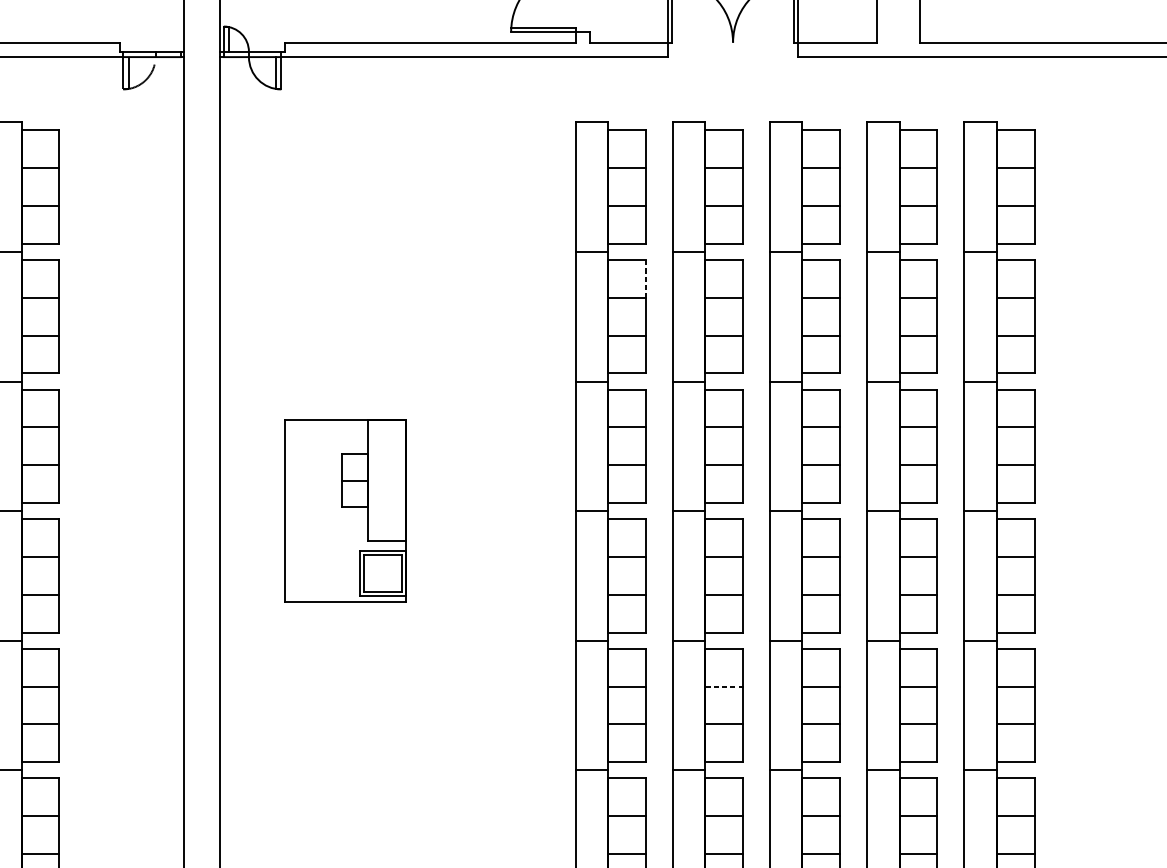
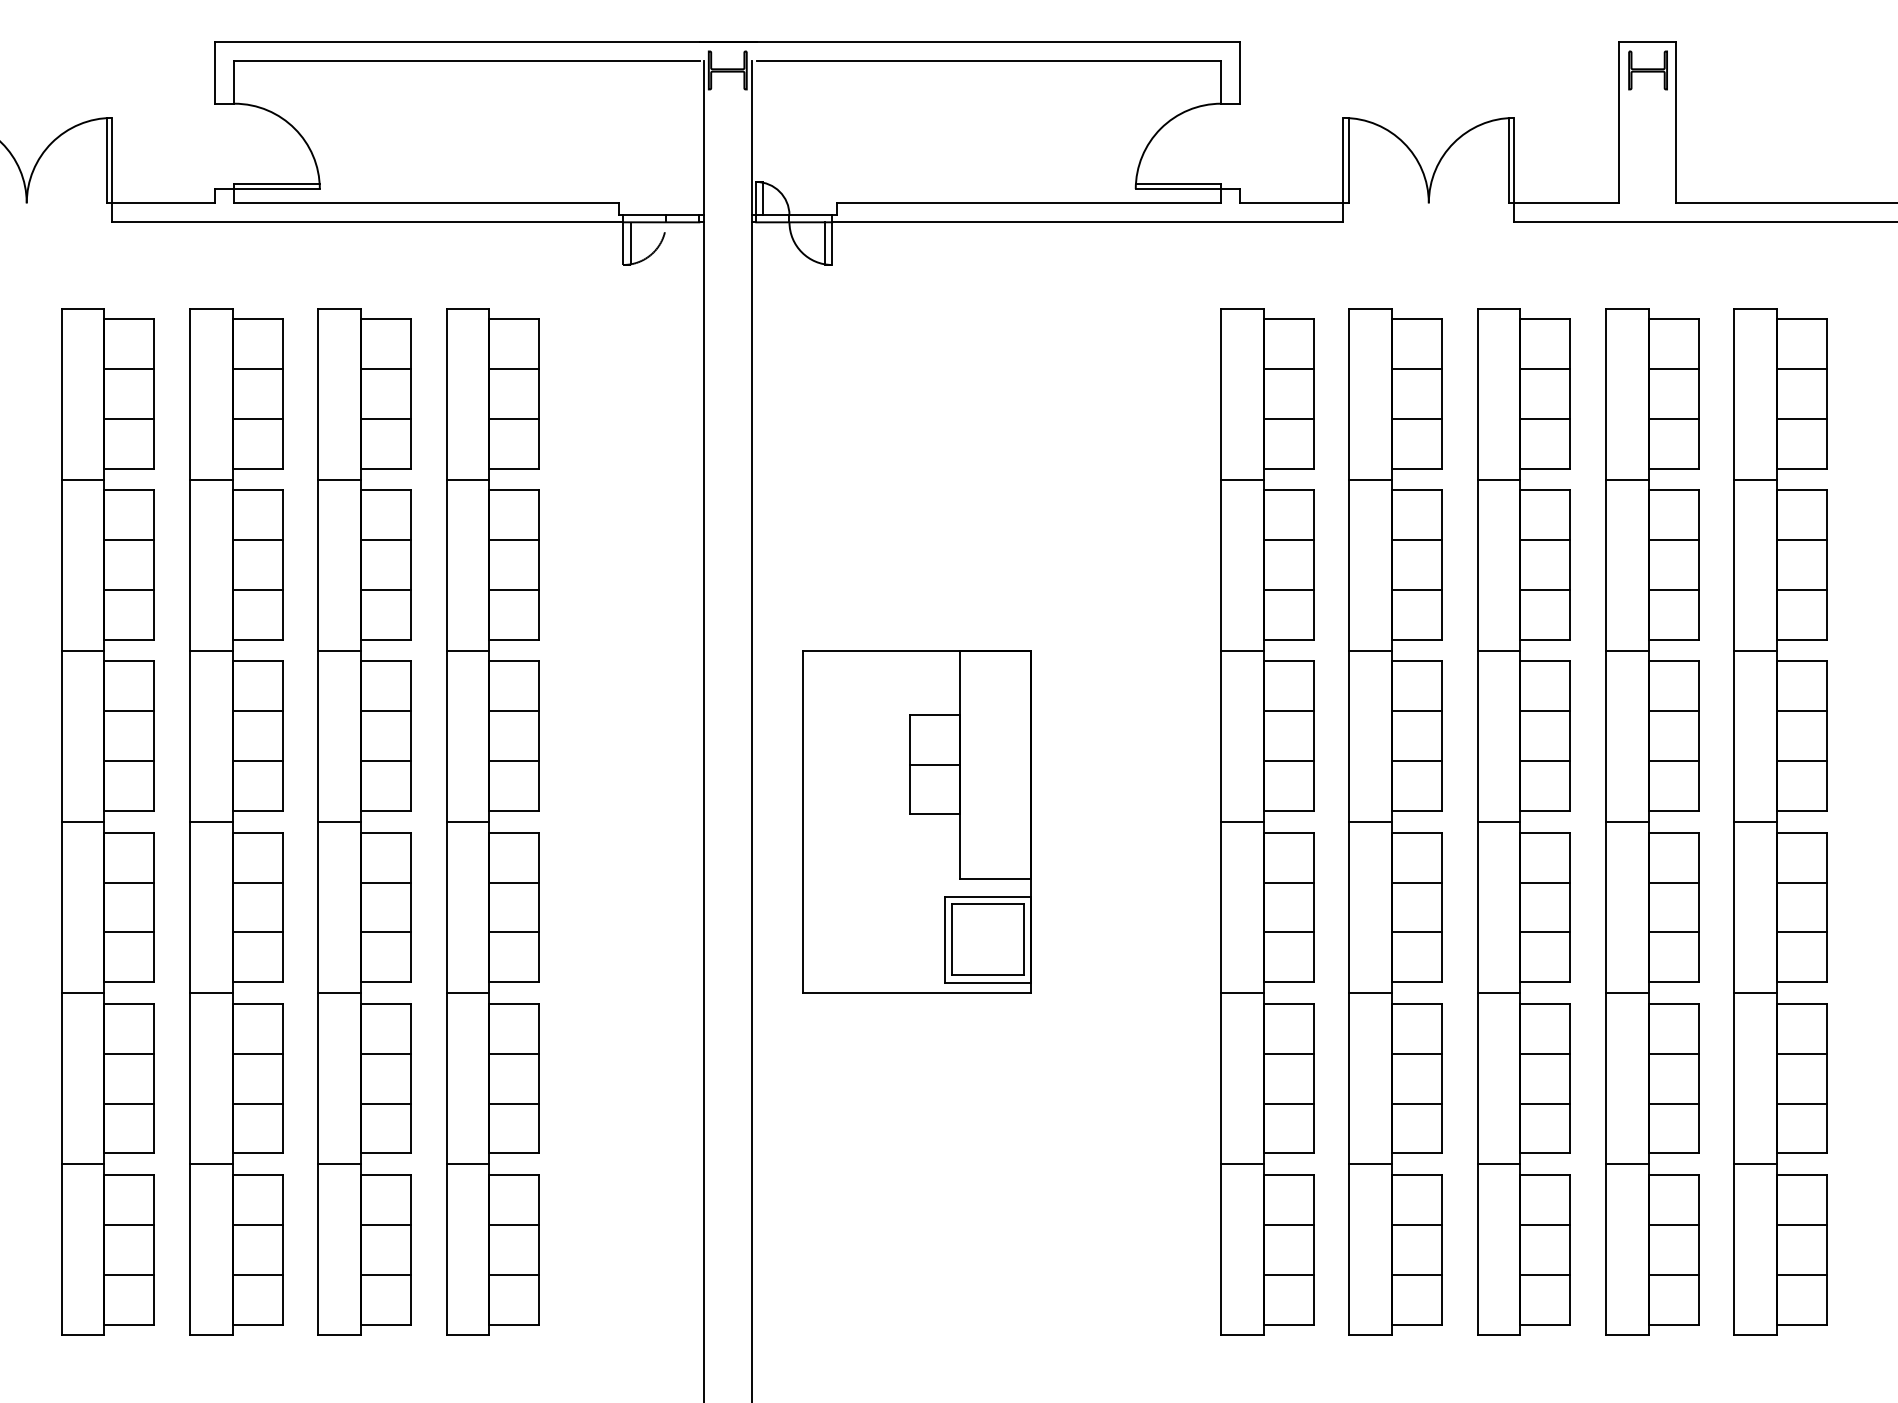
line: (645, 279) -> (1313, 515), dashed -> solid
part: (345, 510) -> (916, 821), size x1.43
line: (723, 686) -> (1416, 1053), dashed -> solid

